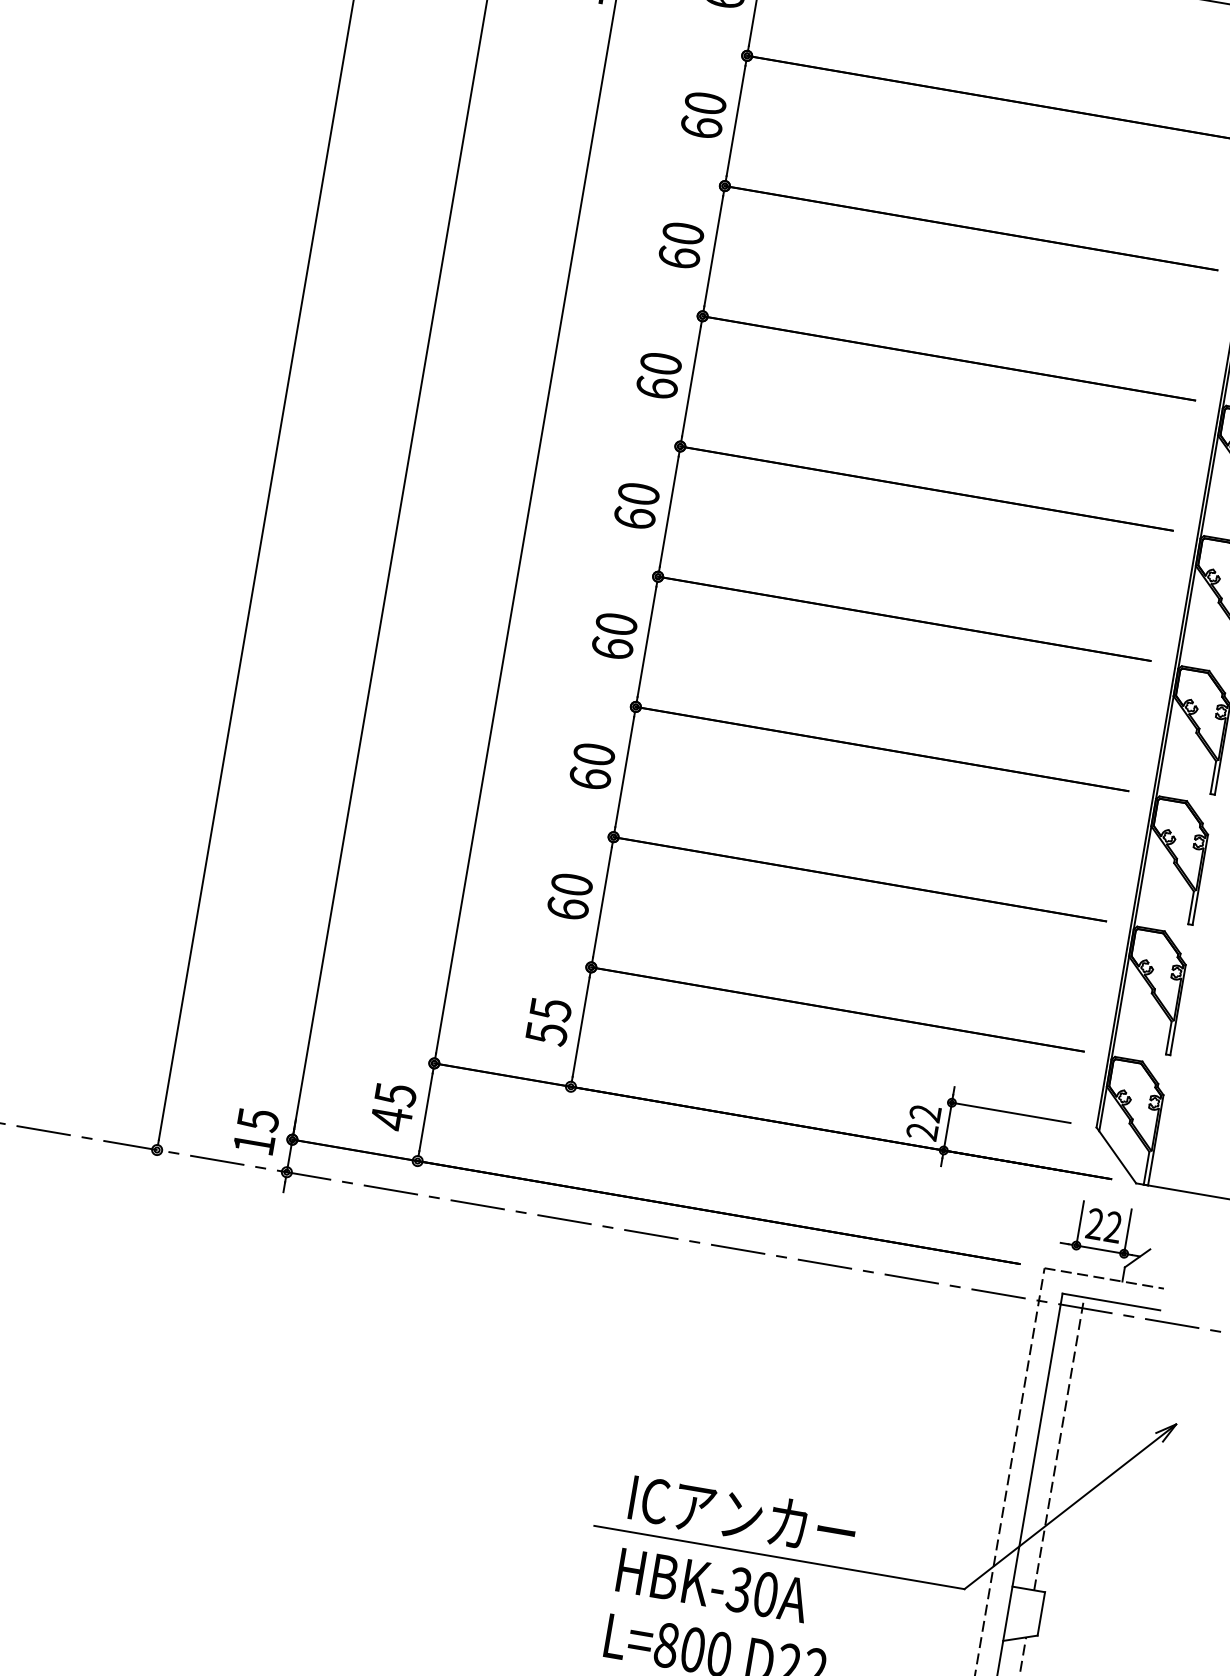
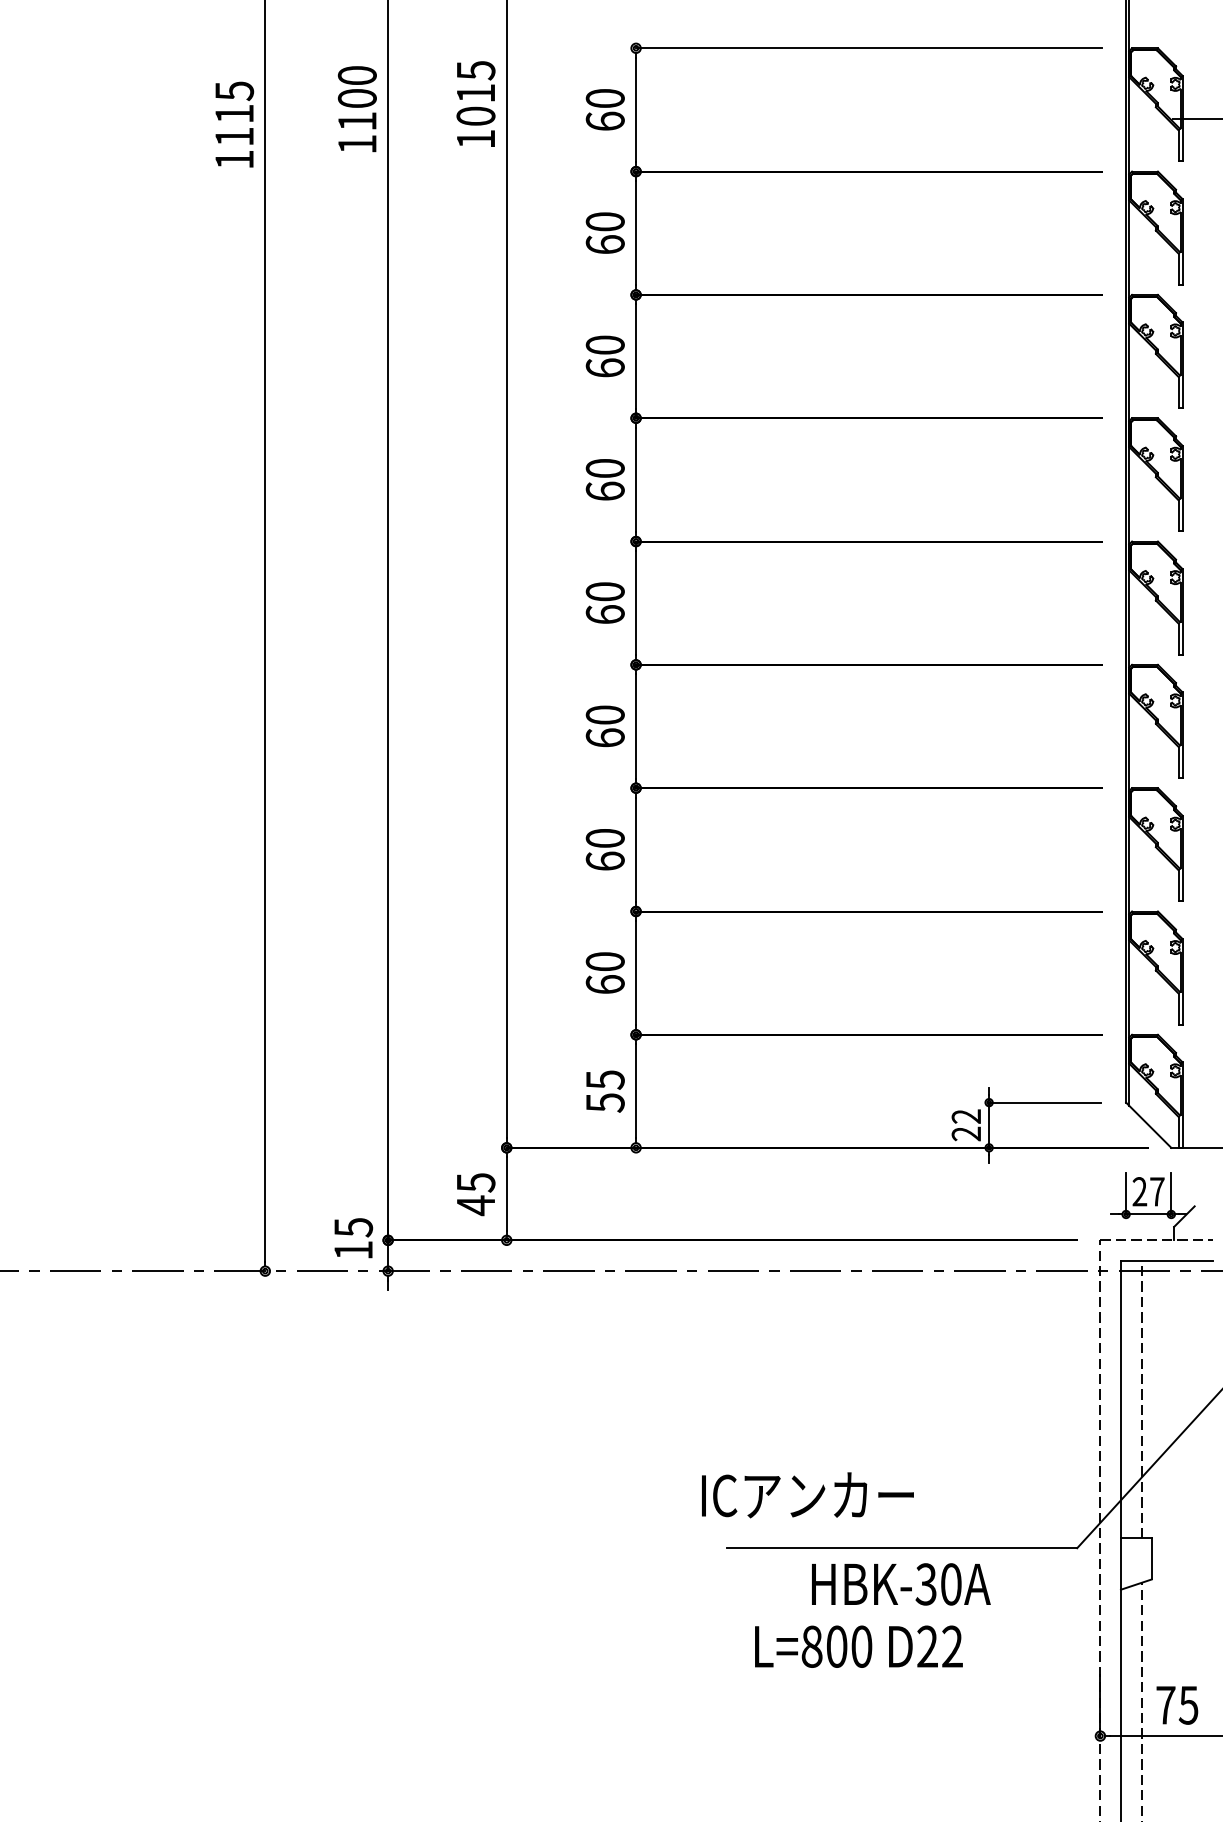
text: (1113, 1226) -> (1157, 1191), 22 -> 27
text: (742, 1515) -> (807, 1495), moved
text: (713, 1585) -> (901, 1584), moved

